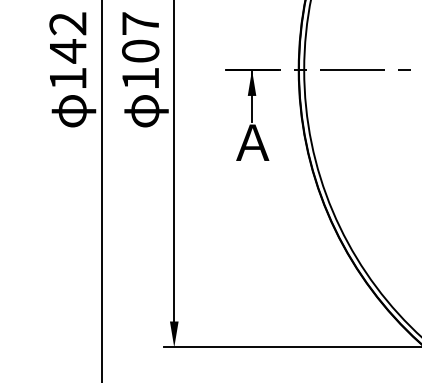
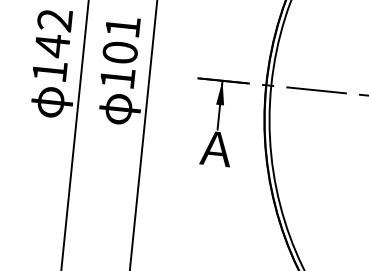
text: (140, 23) -> (122, 26), 107 -> 101

